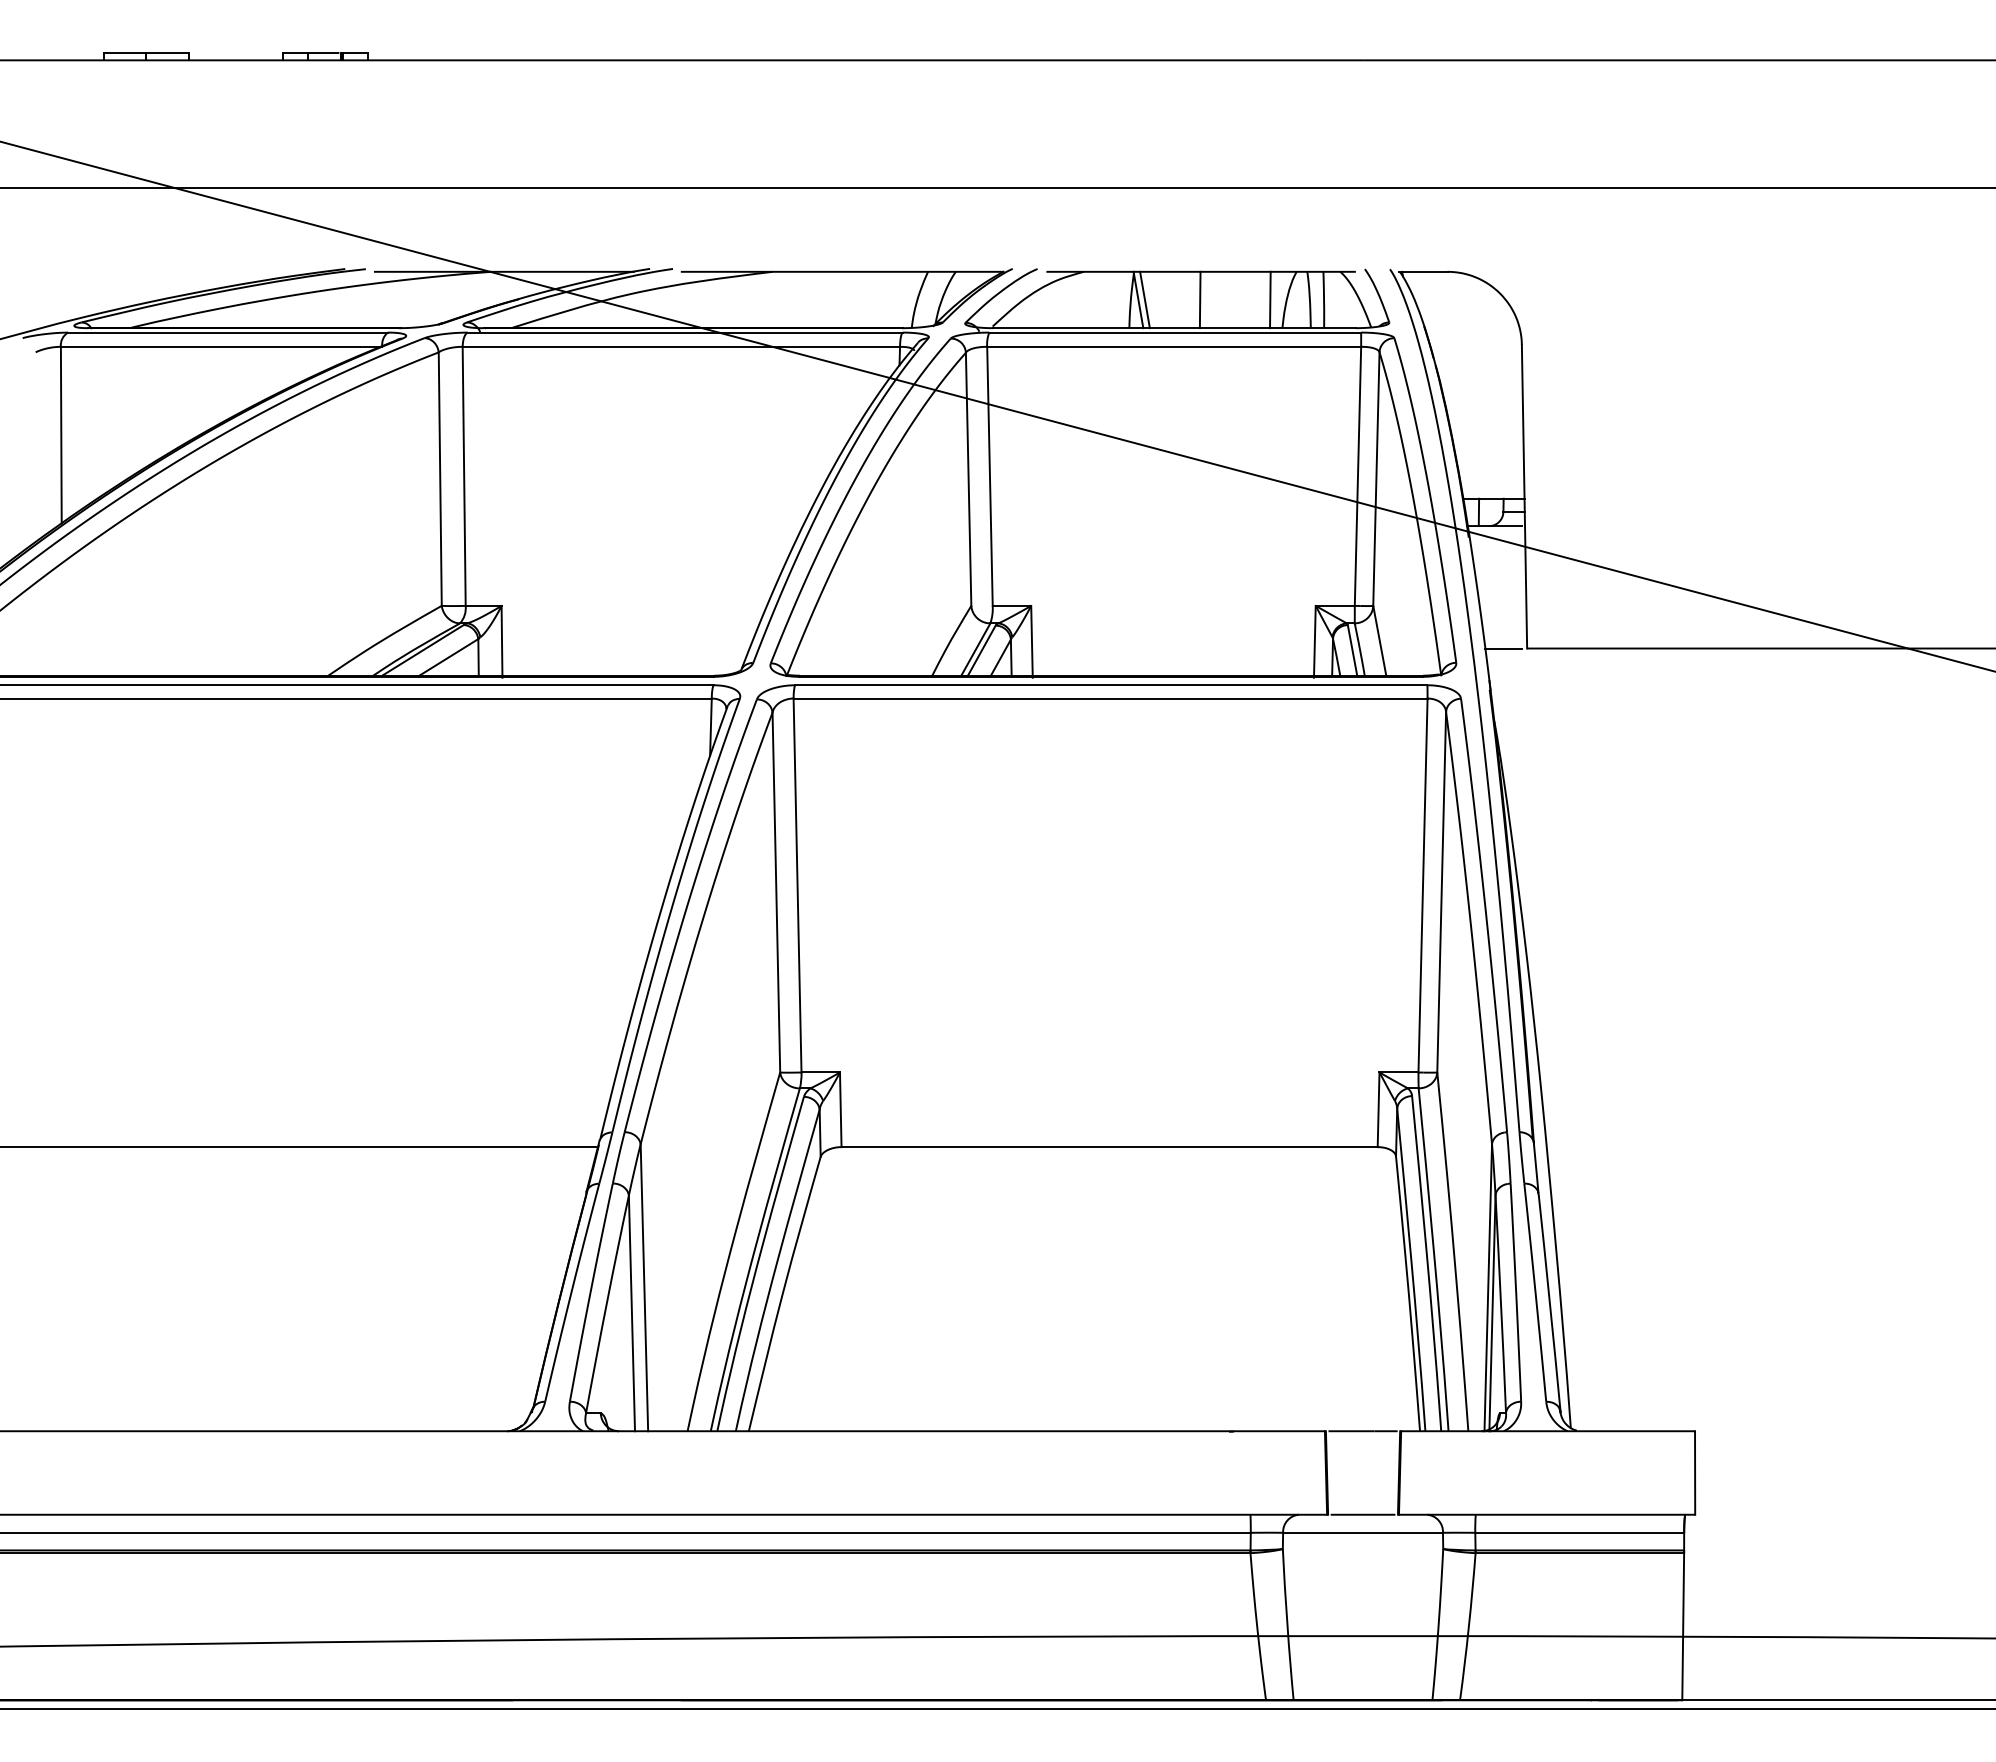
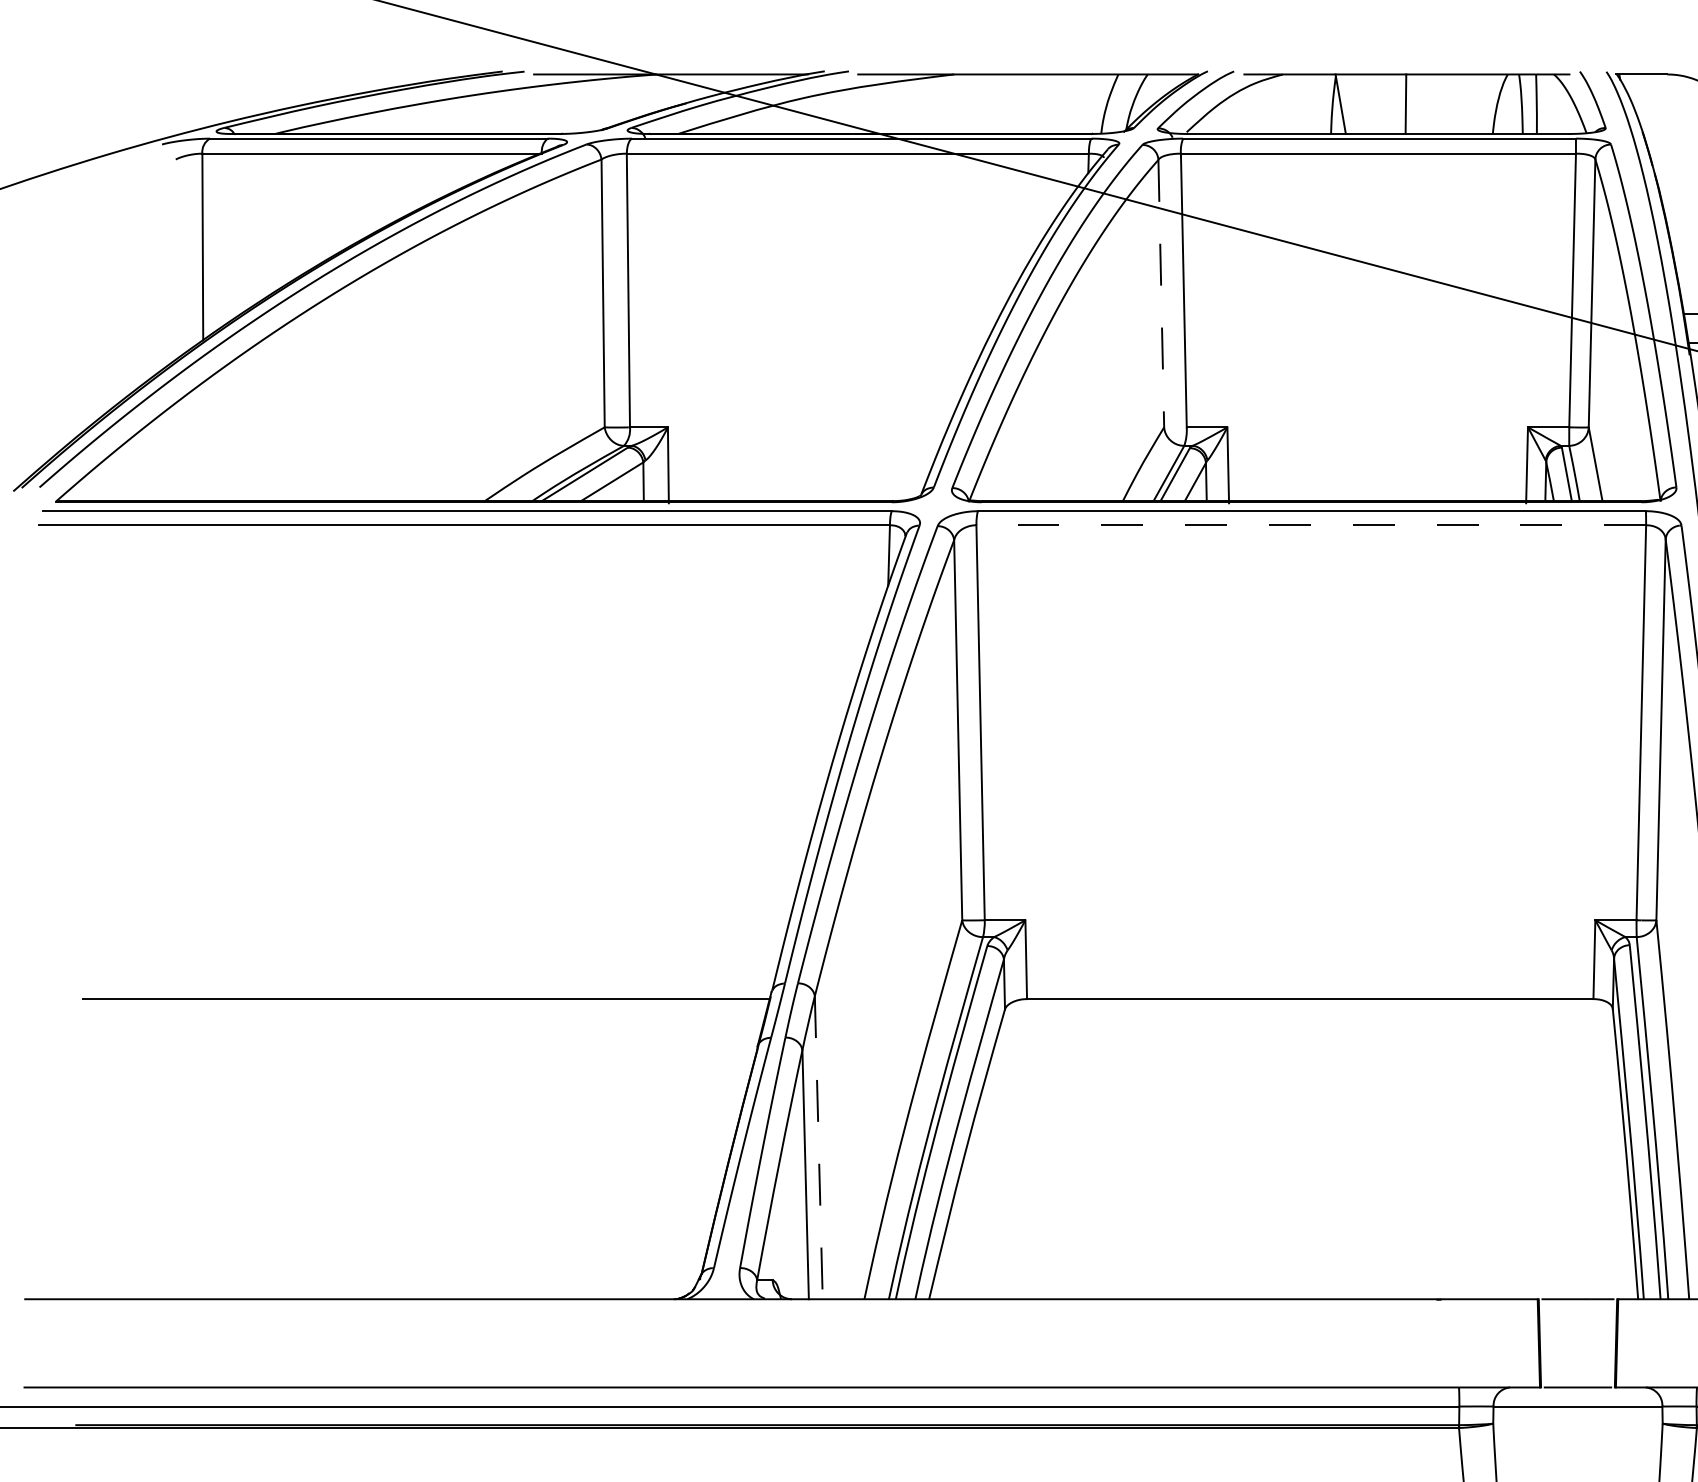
line: (1144, 299) -> (1347, 103), removed
line: (1270, 299) -> (1480, 103), removed
line: (968, 479) -> (1161, 293), solid -> dashed
line: (1110, 698) -> (1311, 525), solid -> dashed
line: (644, 1287) -> (818, 1147), solid -> dashed

